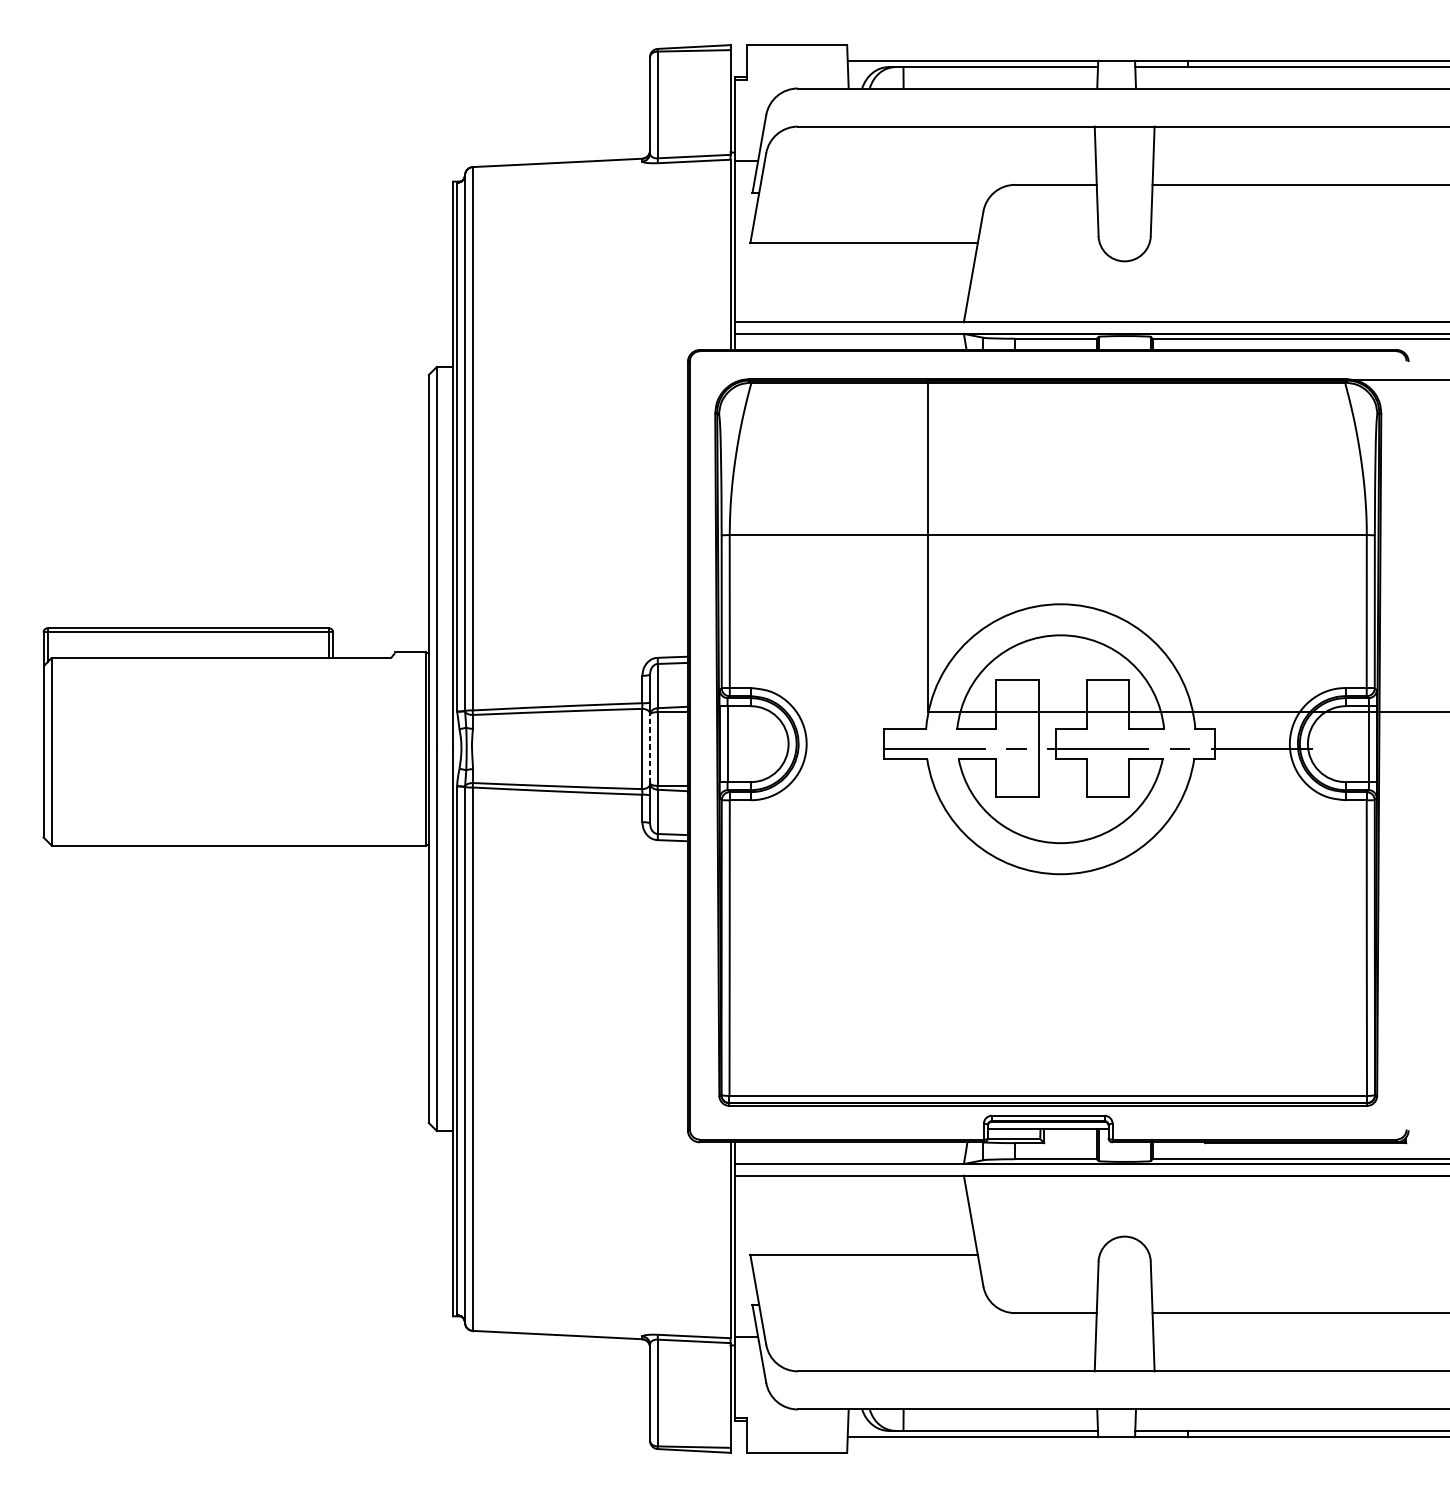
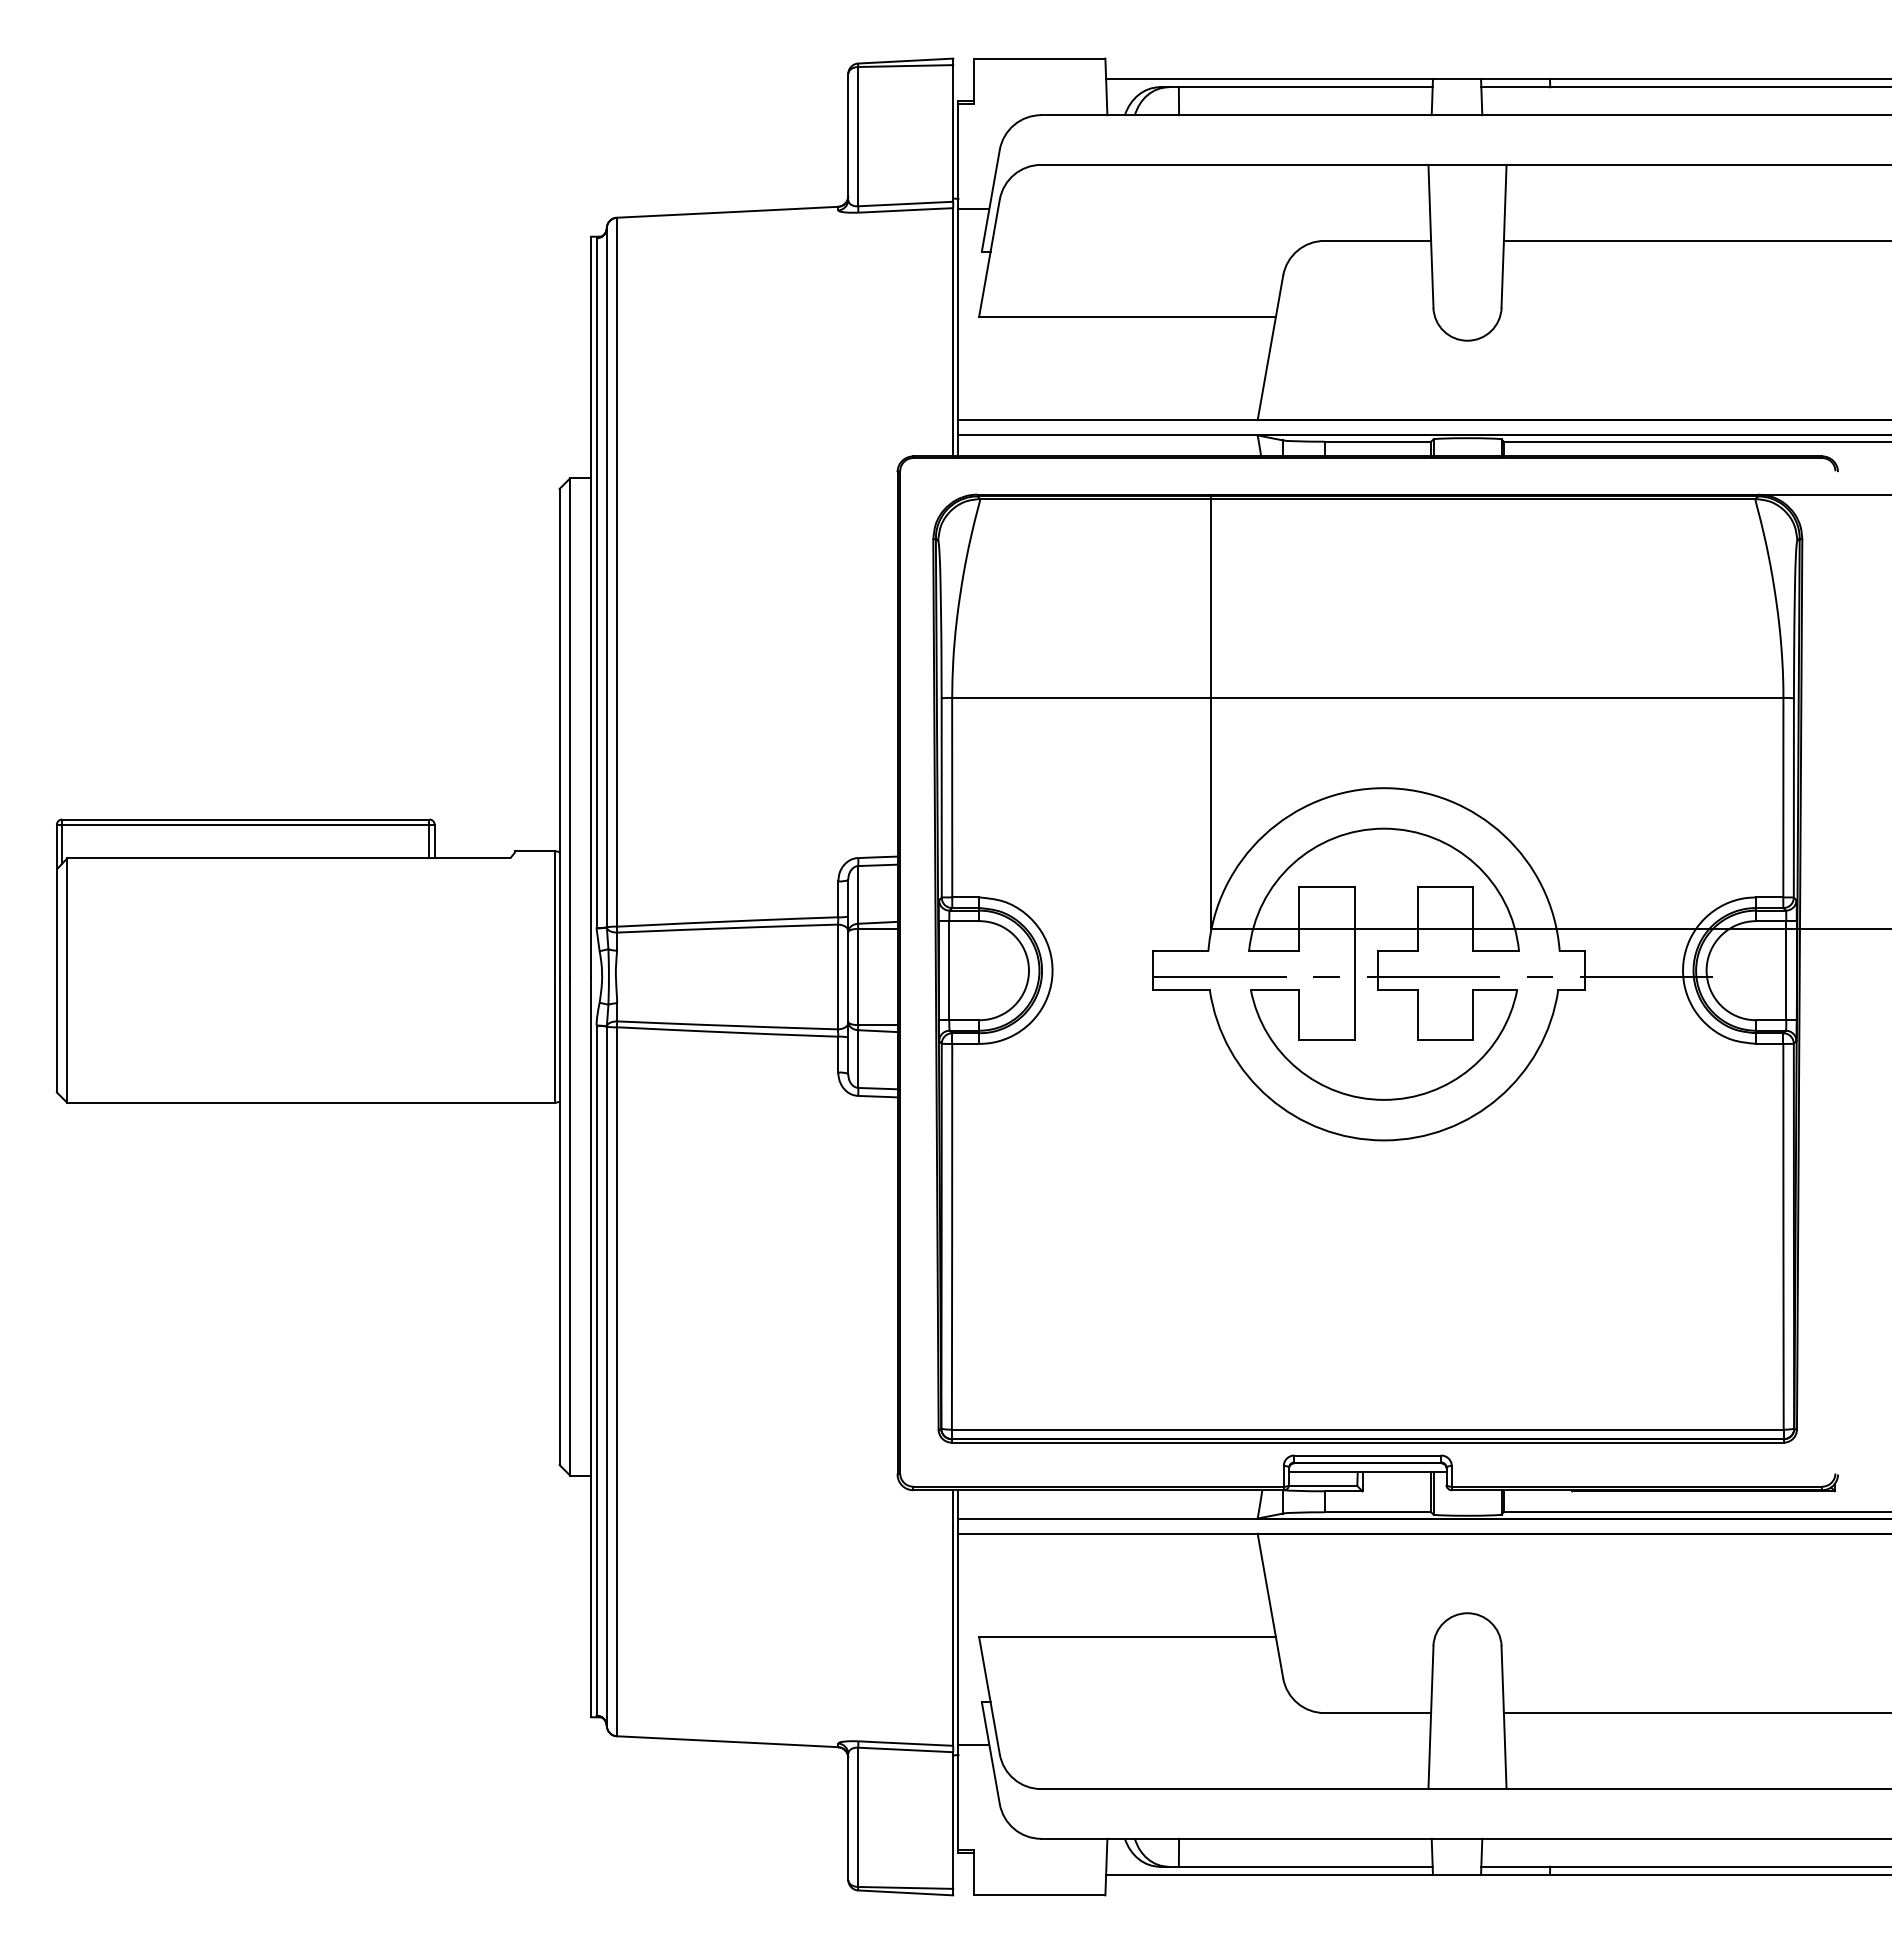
line: (650, 749) -> (848, 977), dashed -> solid

